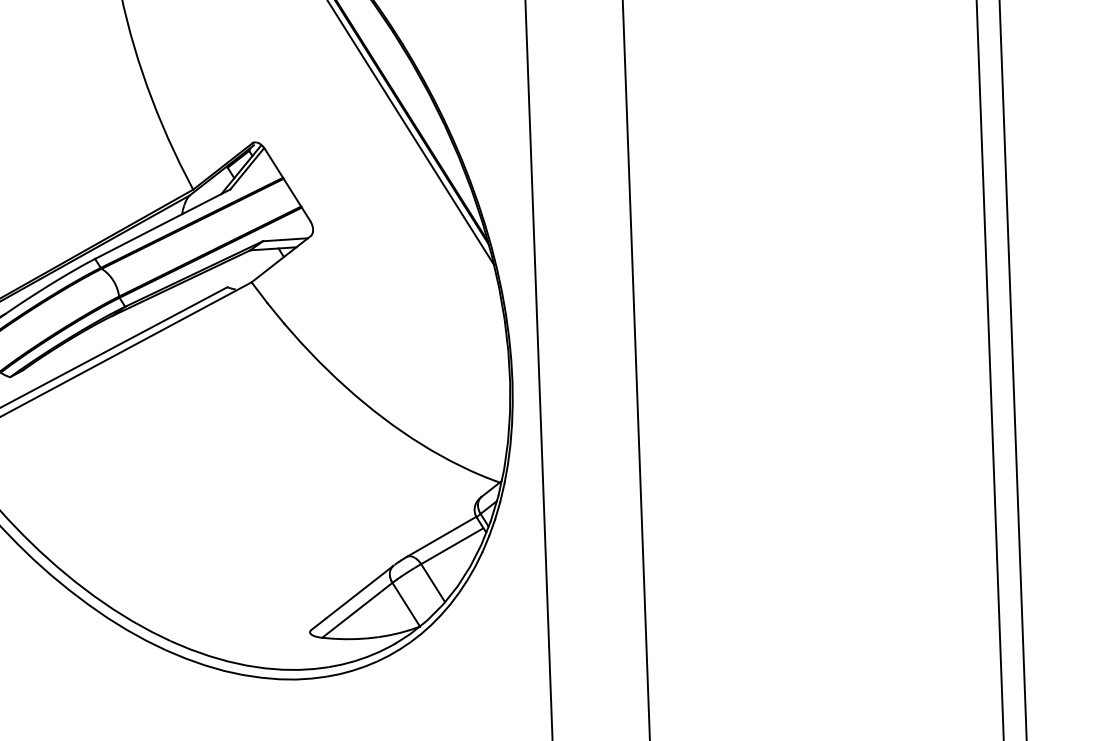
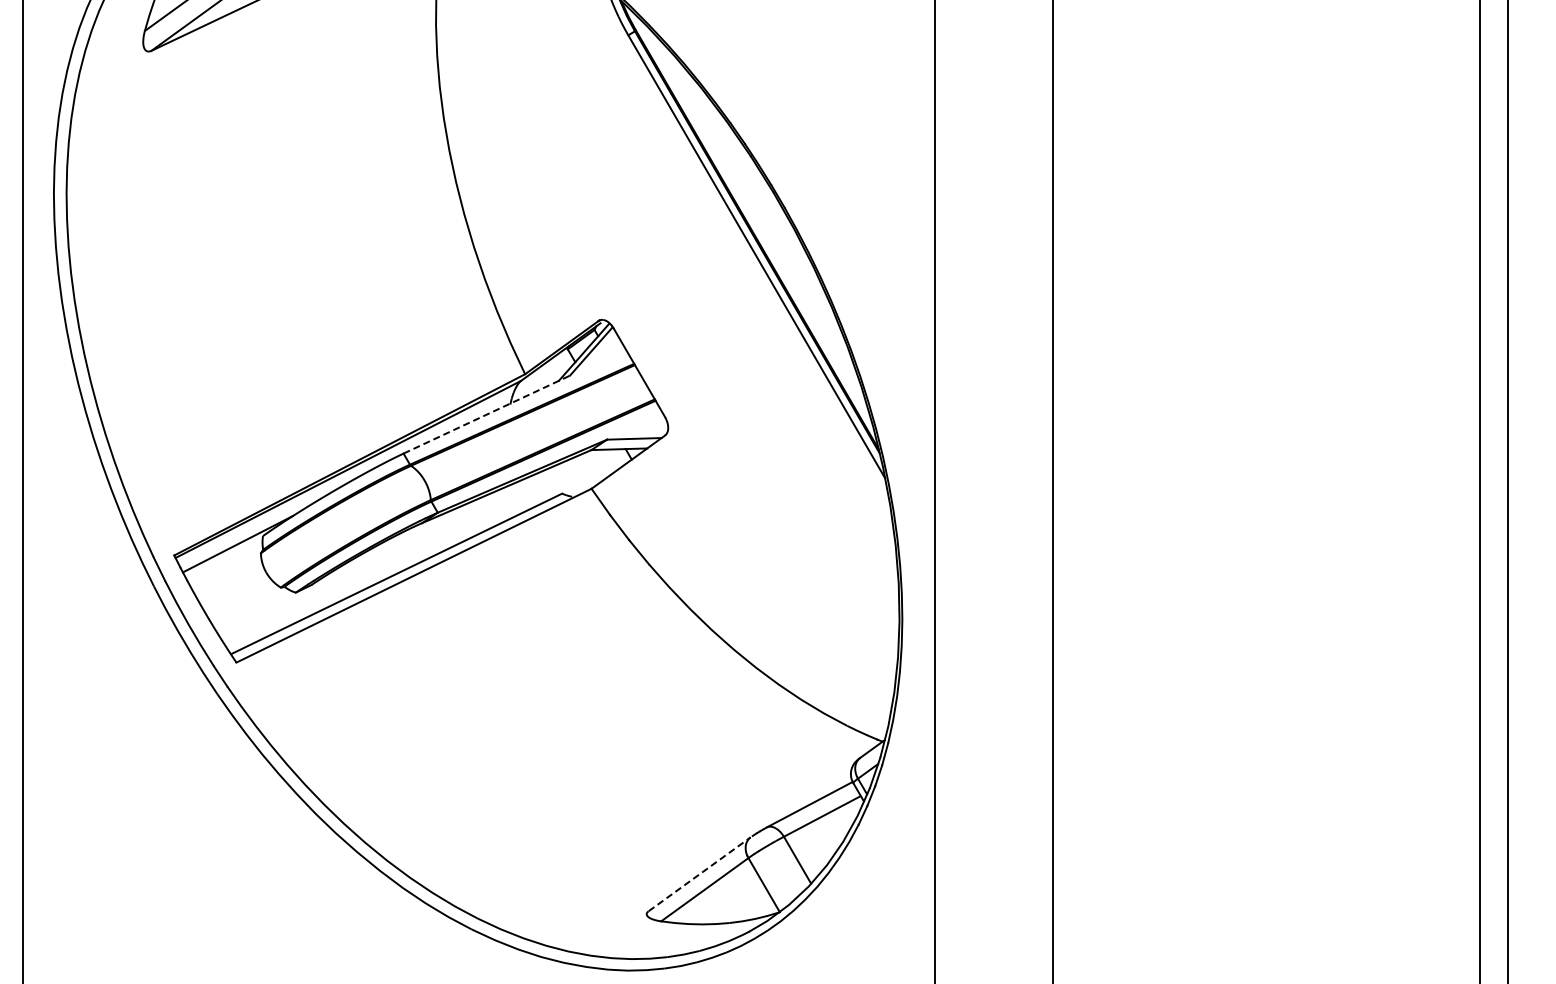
line: (162, 224) -> (486, 414), solid -> dashed
line: (352, 597) -> (699, 874), solid -> dashed

